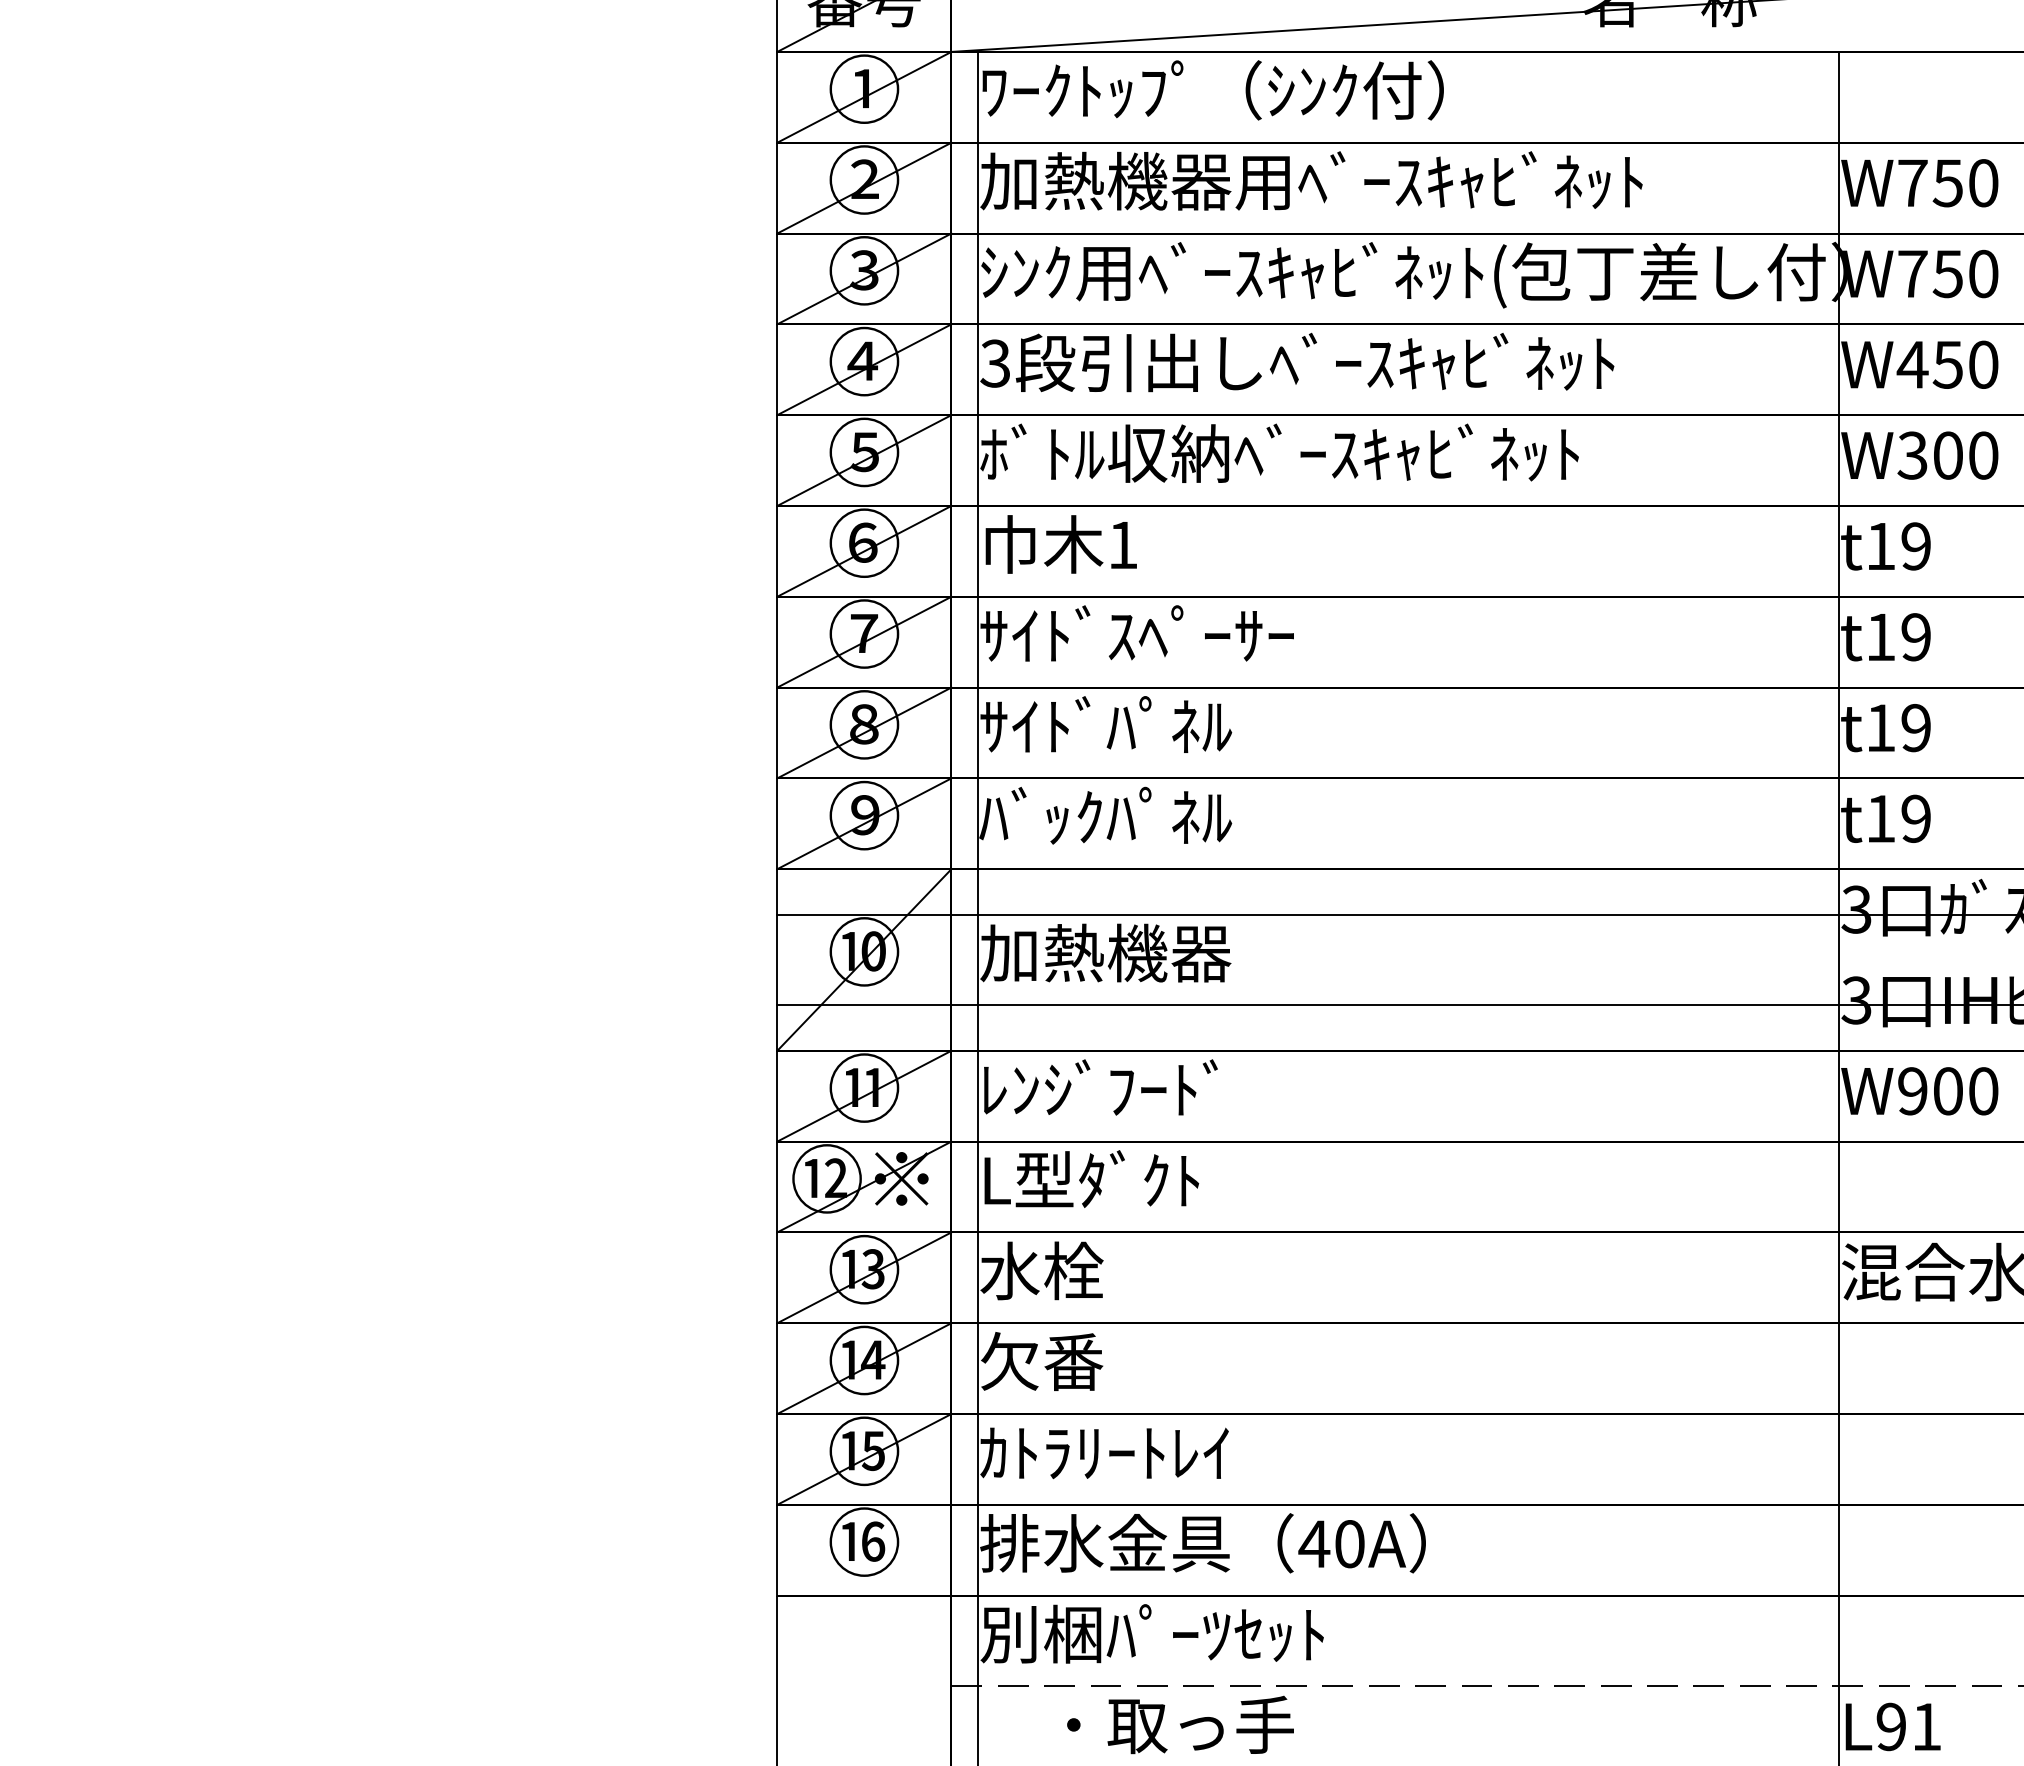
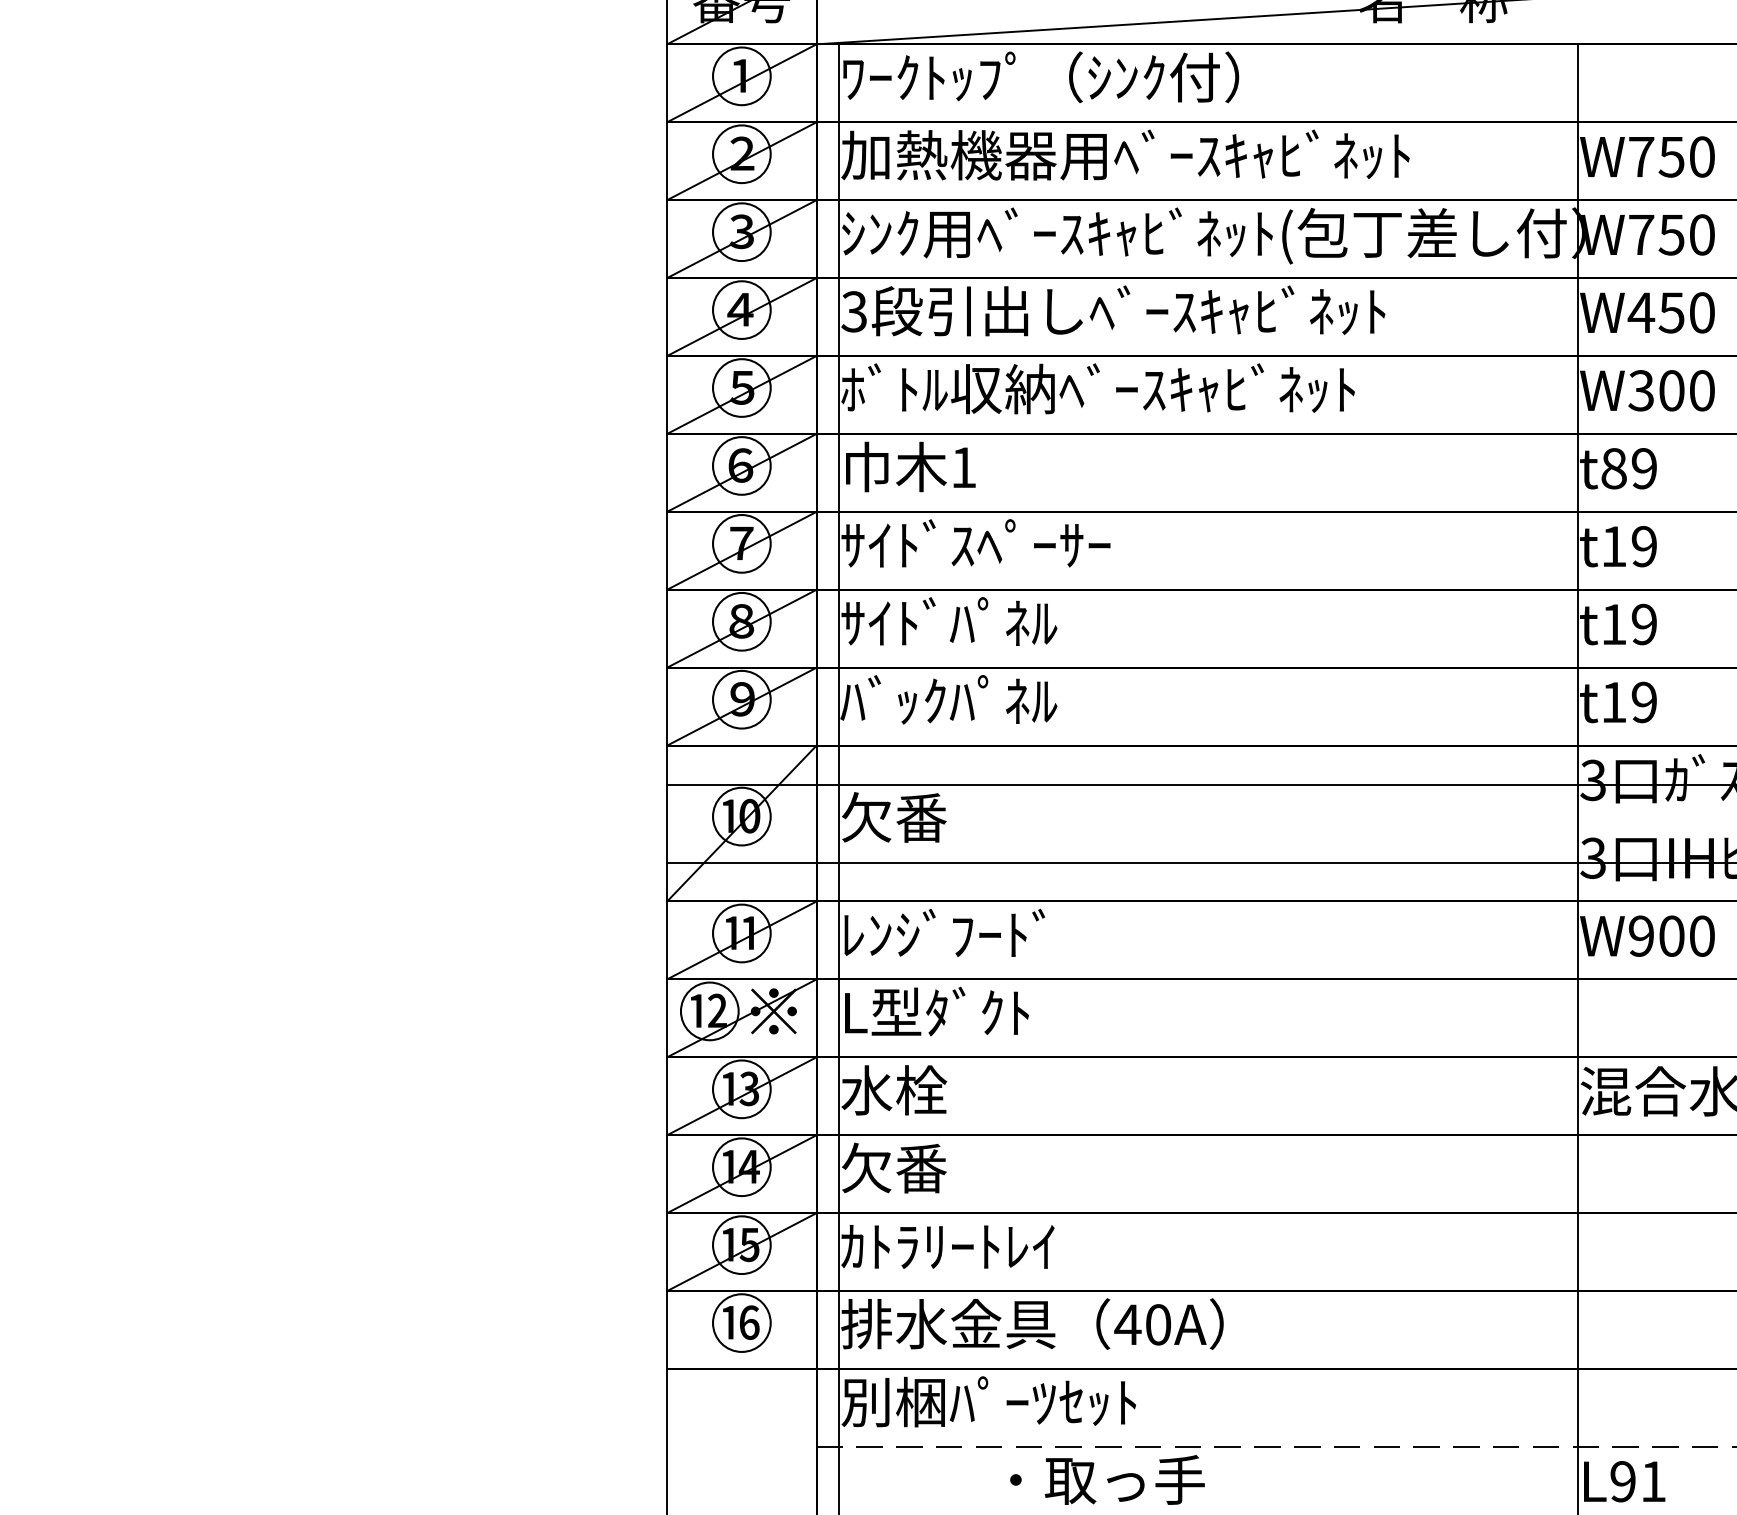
text: (1880, 546) -> (1613, 468), t19 -> t89
text: (1105, 952) -> (948, 817), 加熱機器 -> 欠番
text: (1180, 1724) -> (1107, 1479), moved

